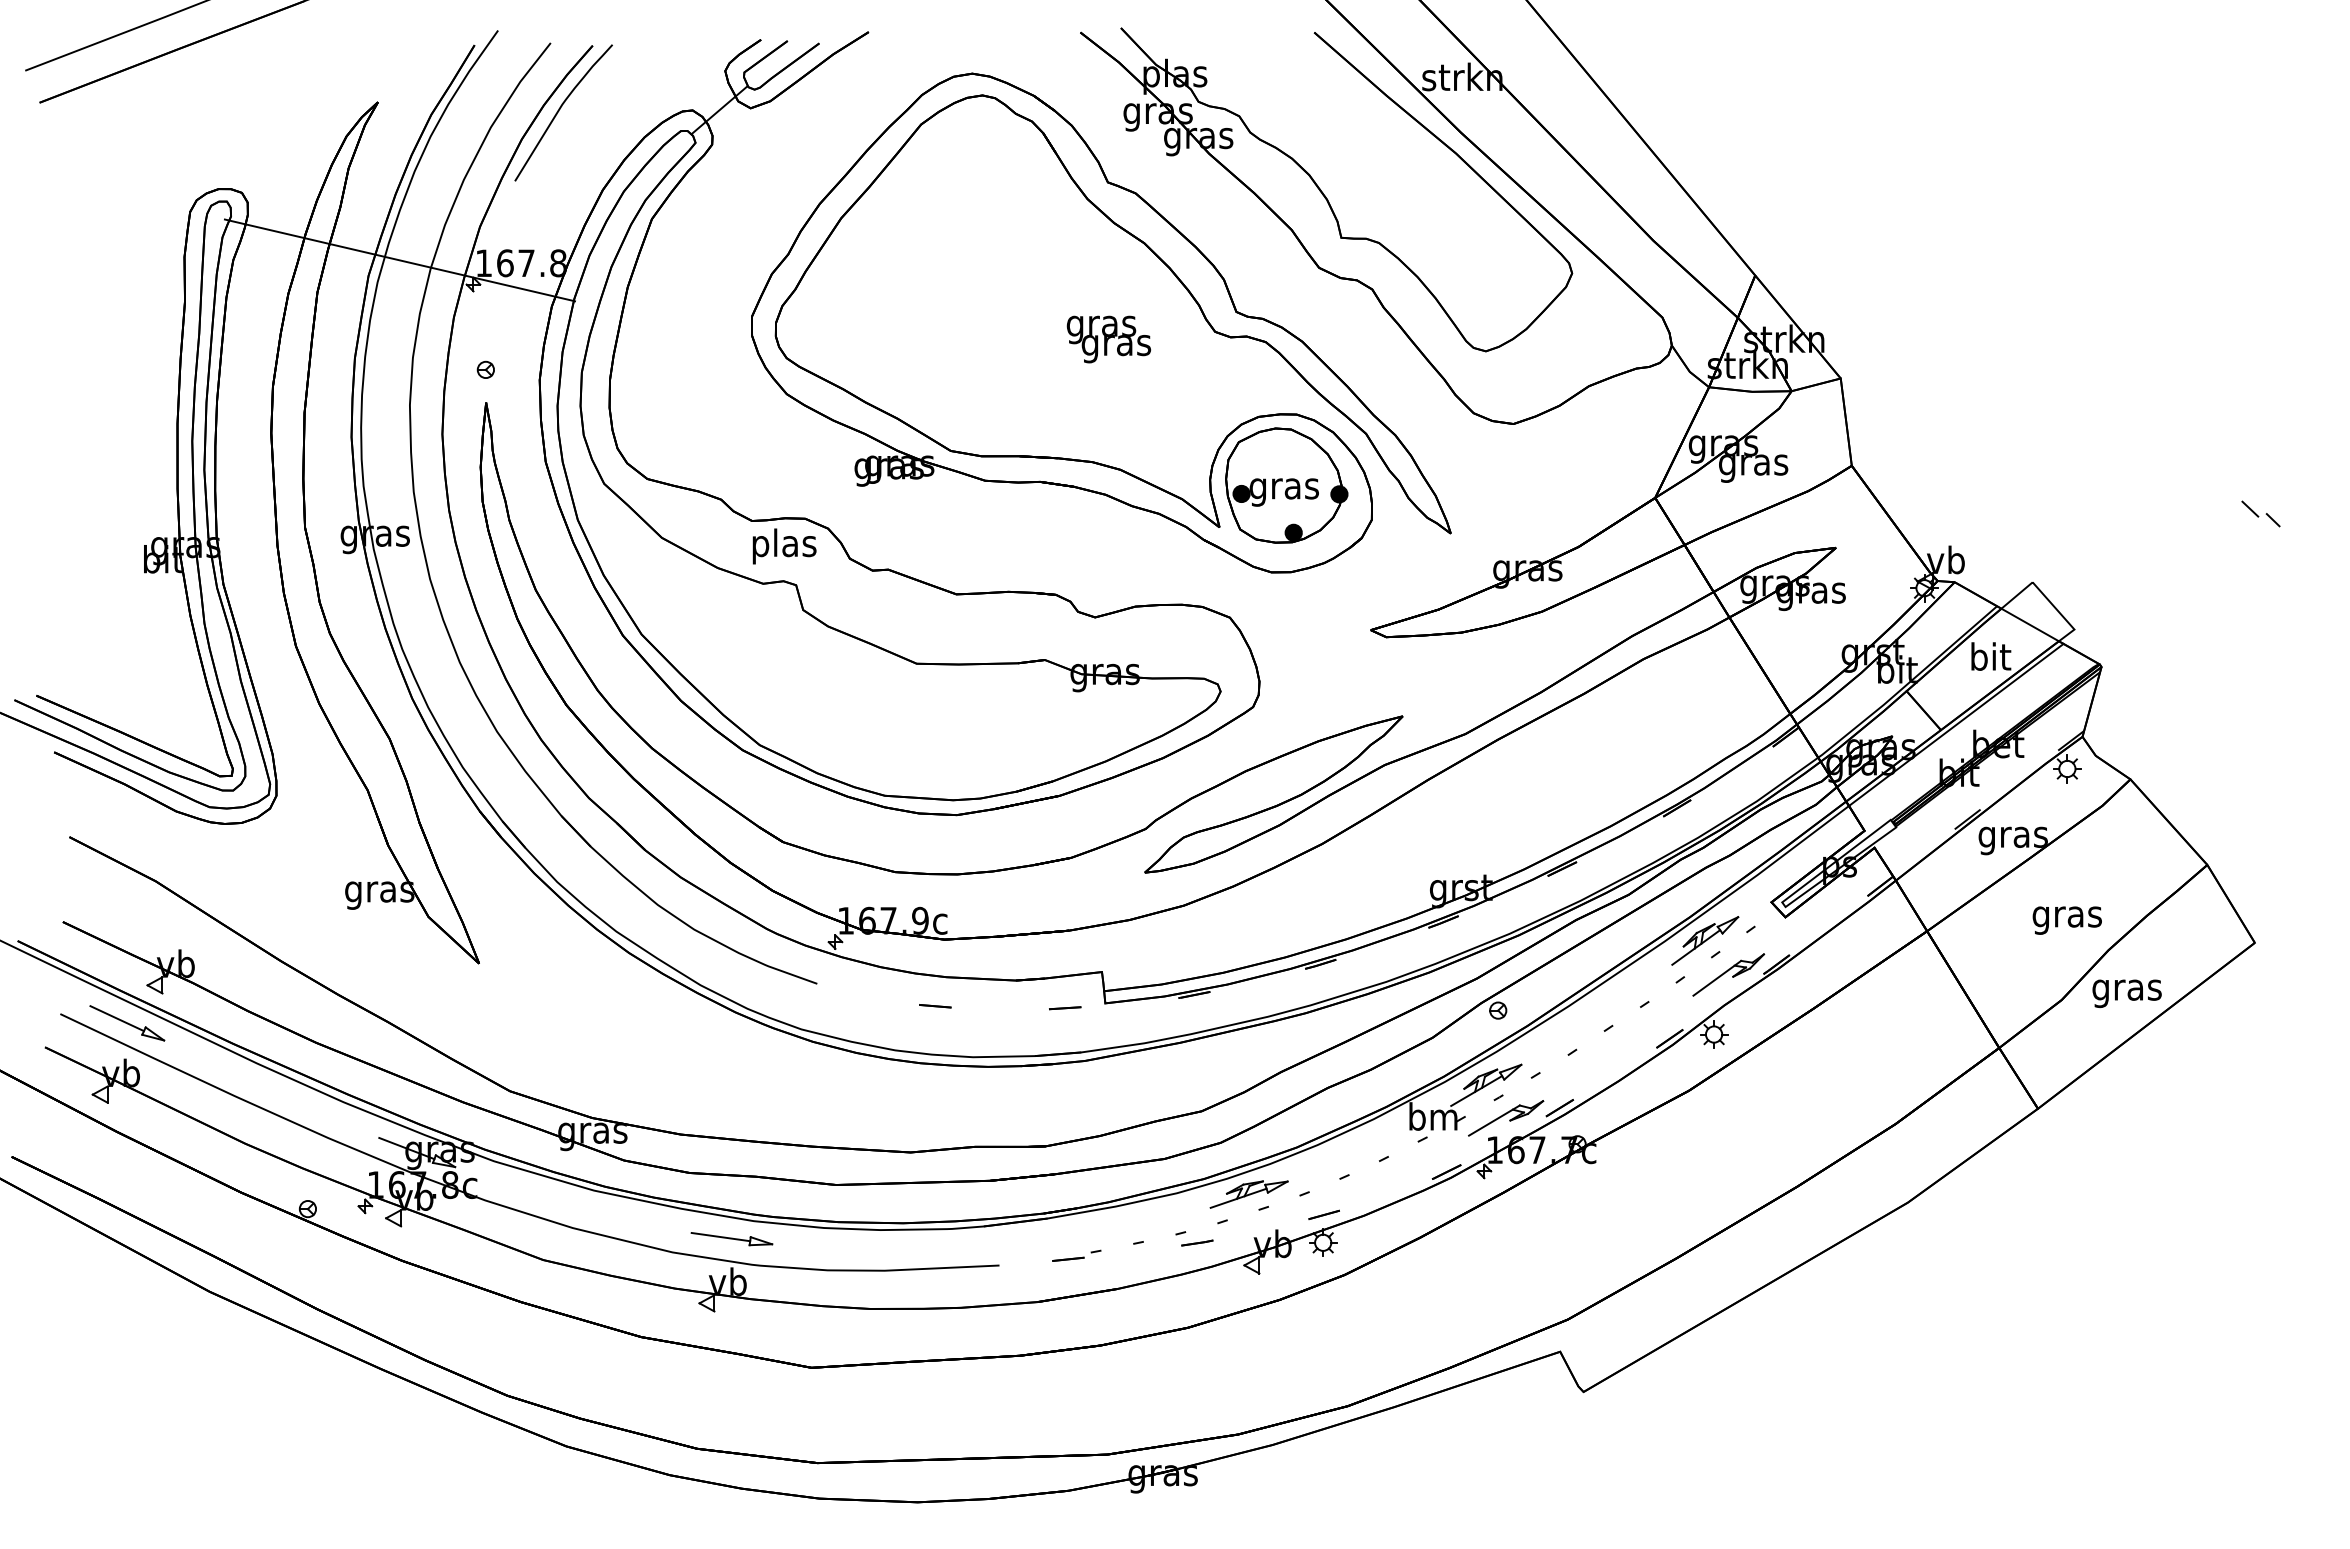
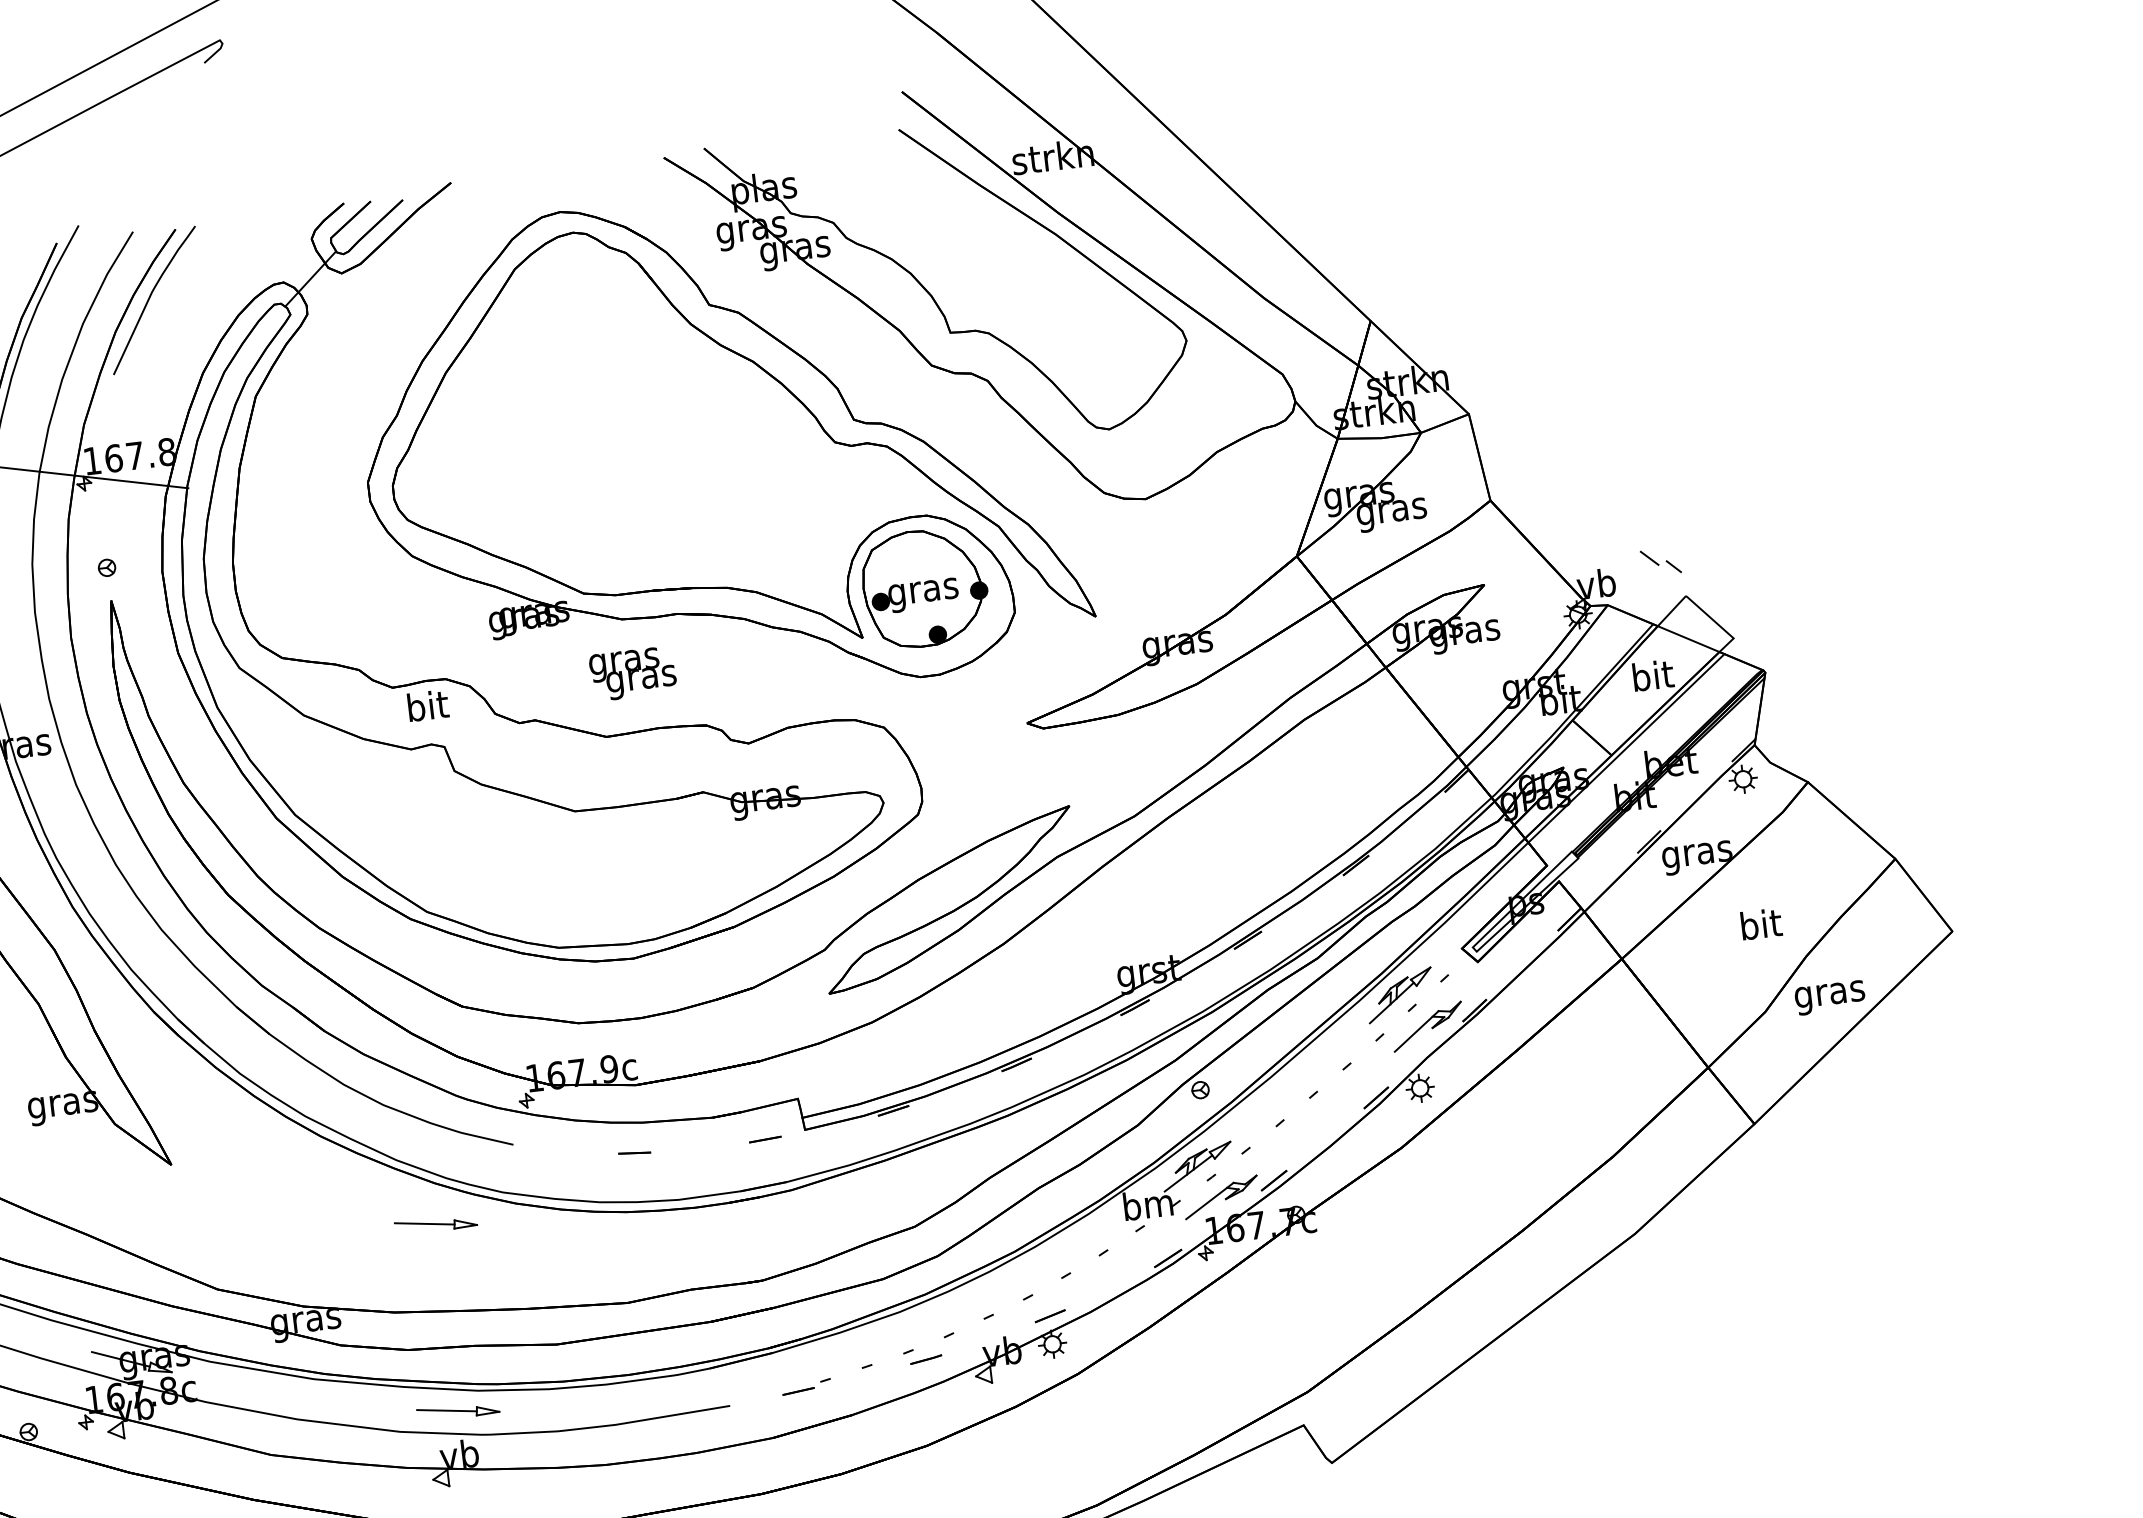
text: (1108, 339) -> (632, 673), moved
part: (2260, 513) -> (1660, 561), moved
text: (784, 546) -> (428, 709), plas -> bit
text: (2066, 916) -> (1760, 927), gras -> bit
part: (731, 1053) -> (435, 1225), added
part: (1248, 1194) -> (971, 1304), removed

